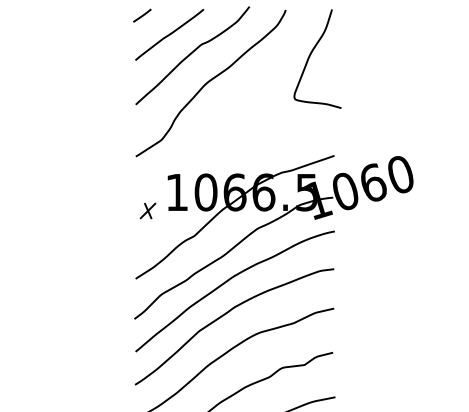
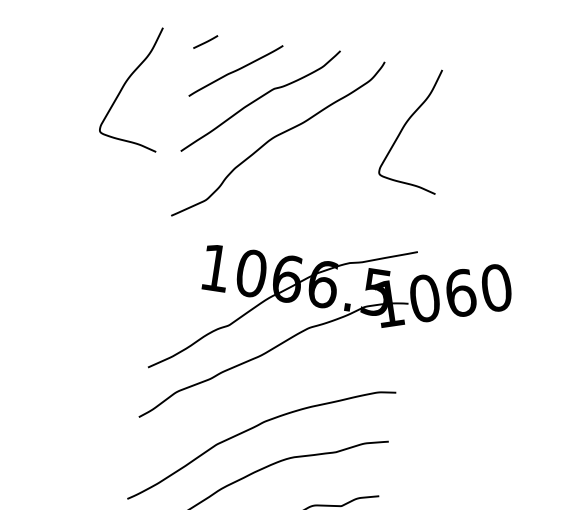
curve: (86, 54) -> (129, 79), added
part: (147, 210) -> (175, 284), removed
curve: (228, 281) -> (262, 388), removed

